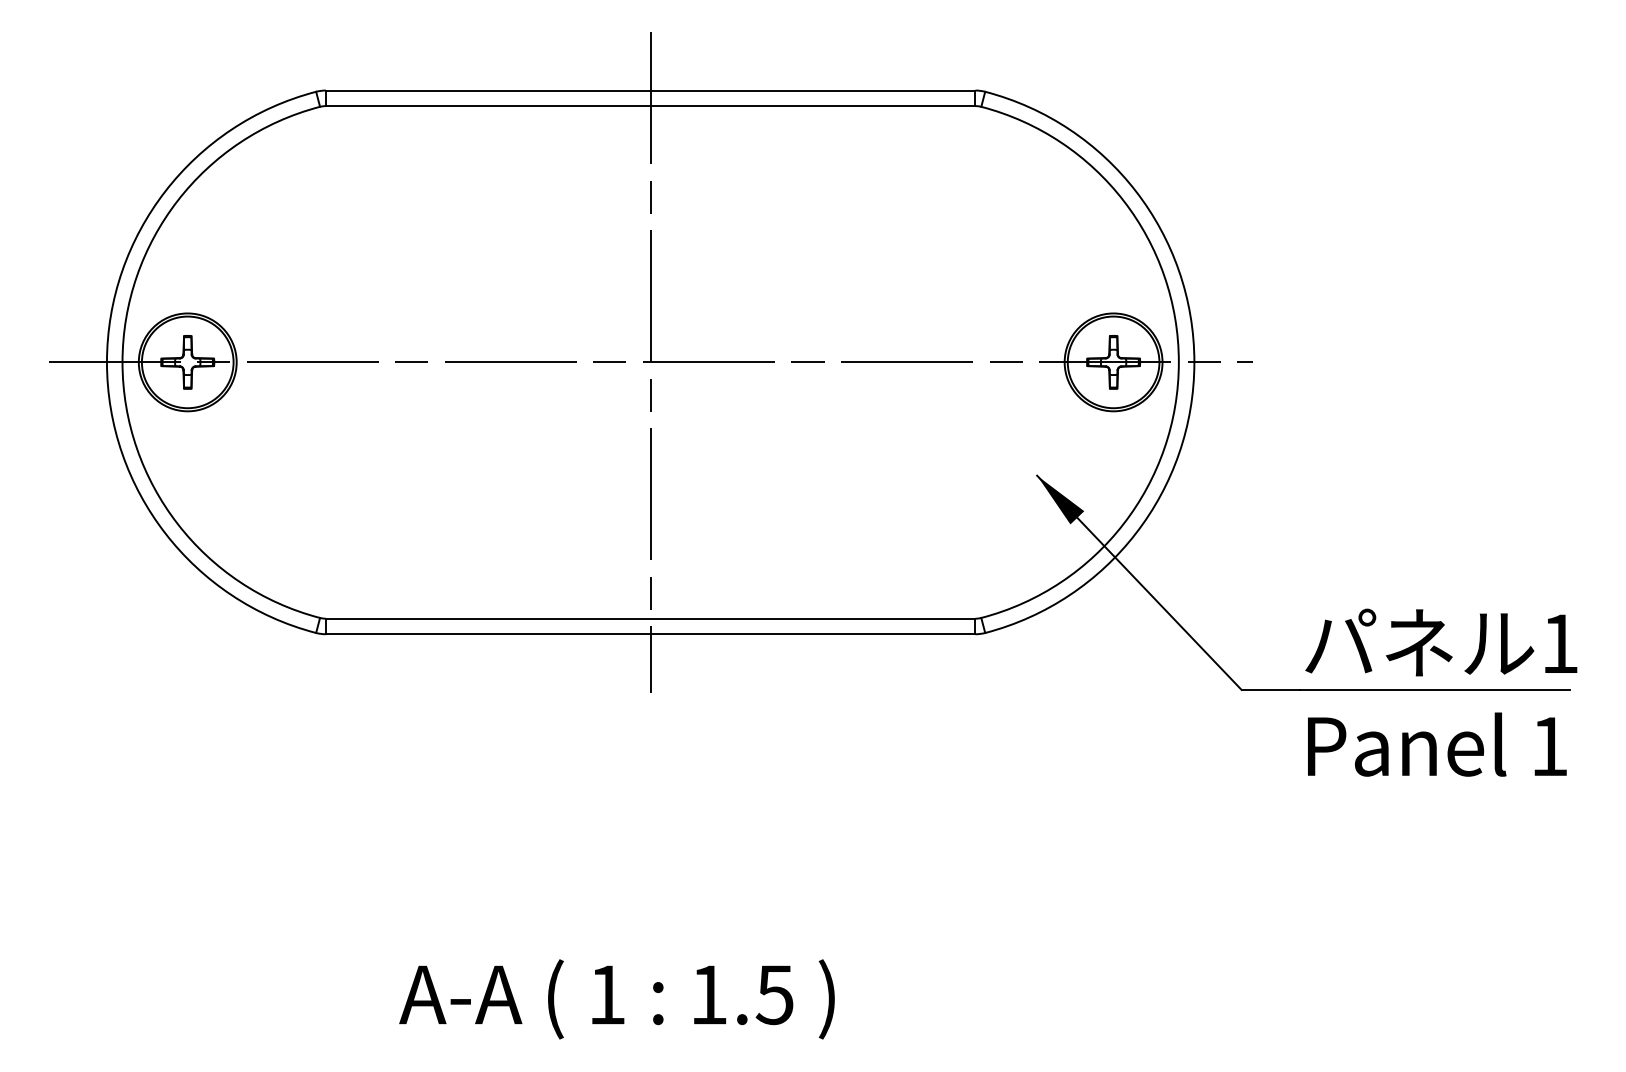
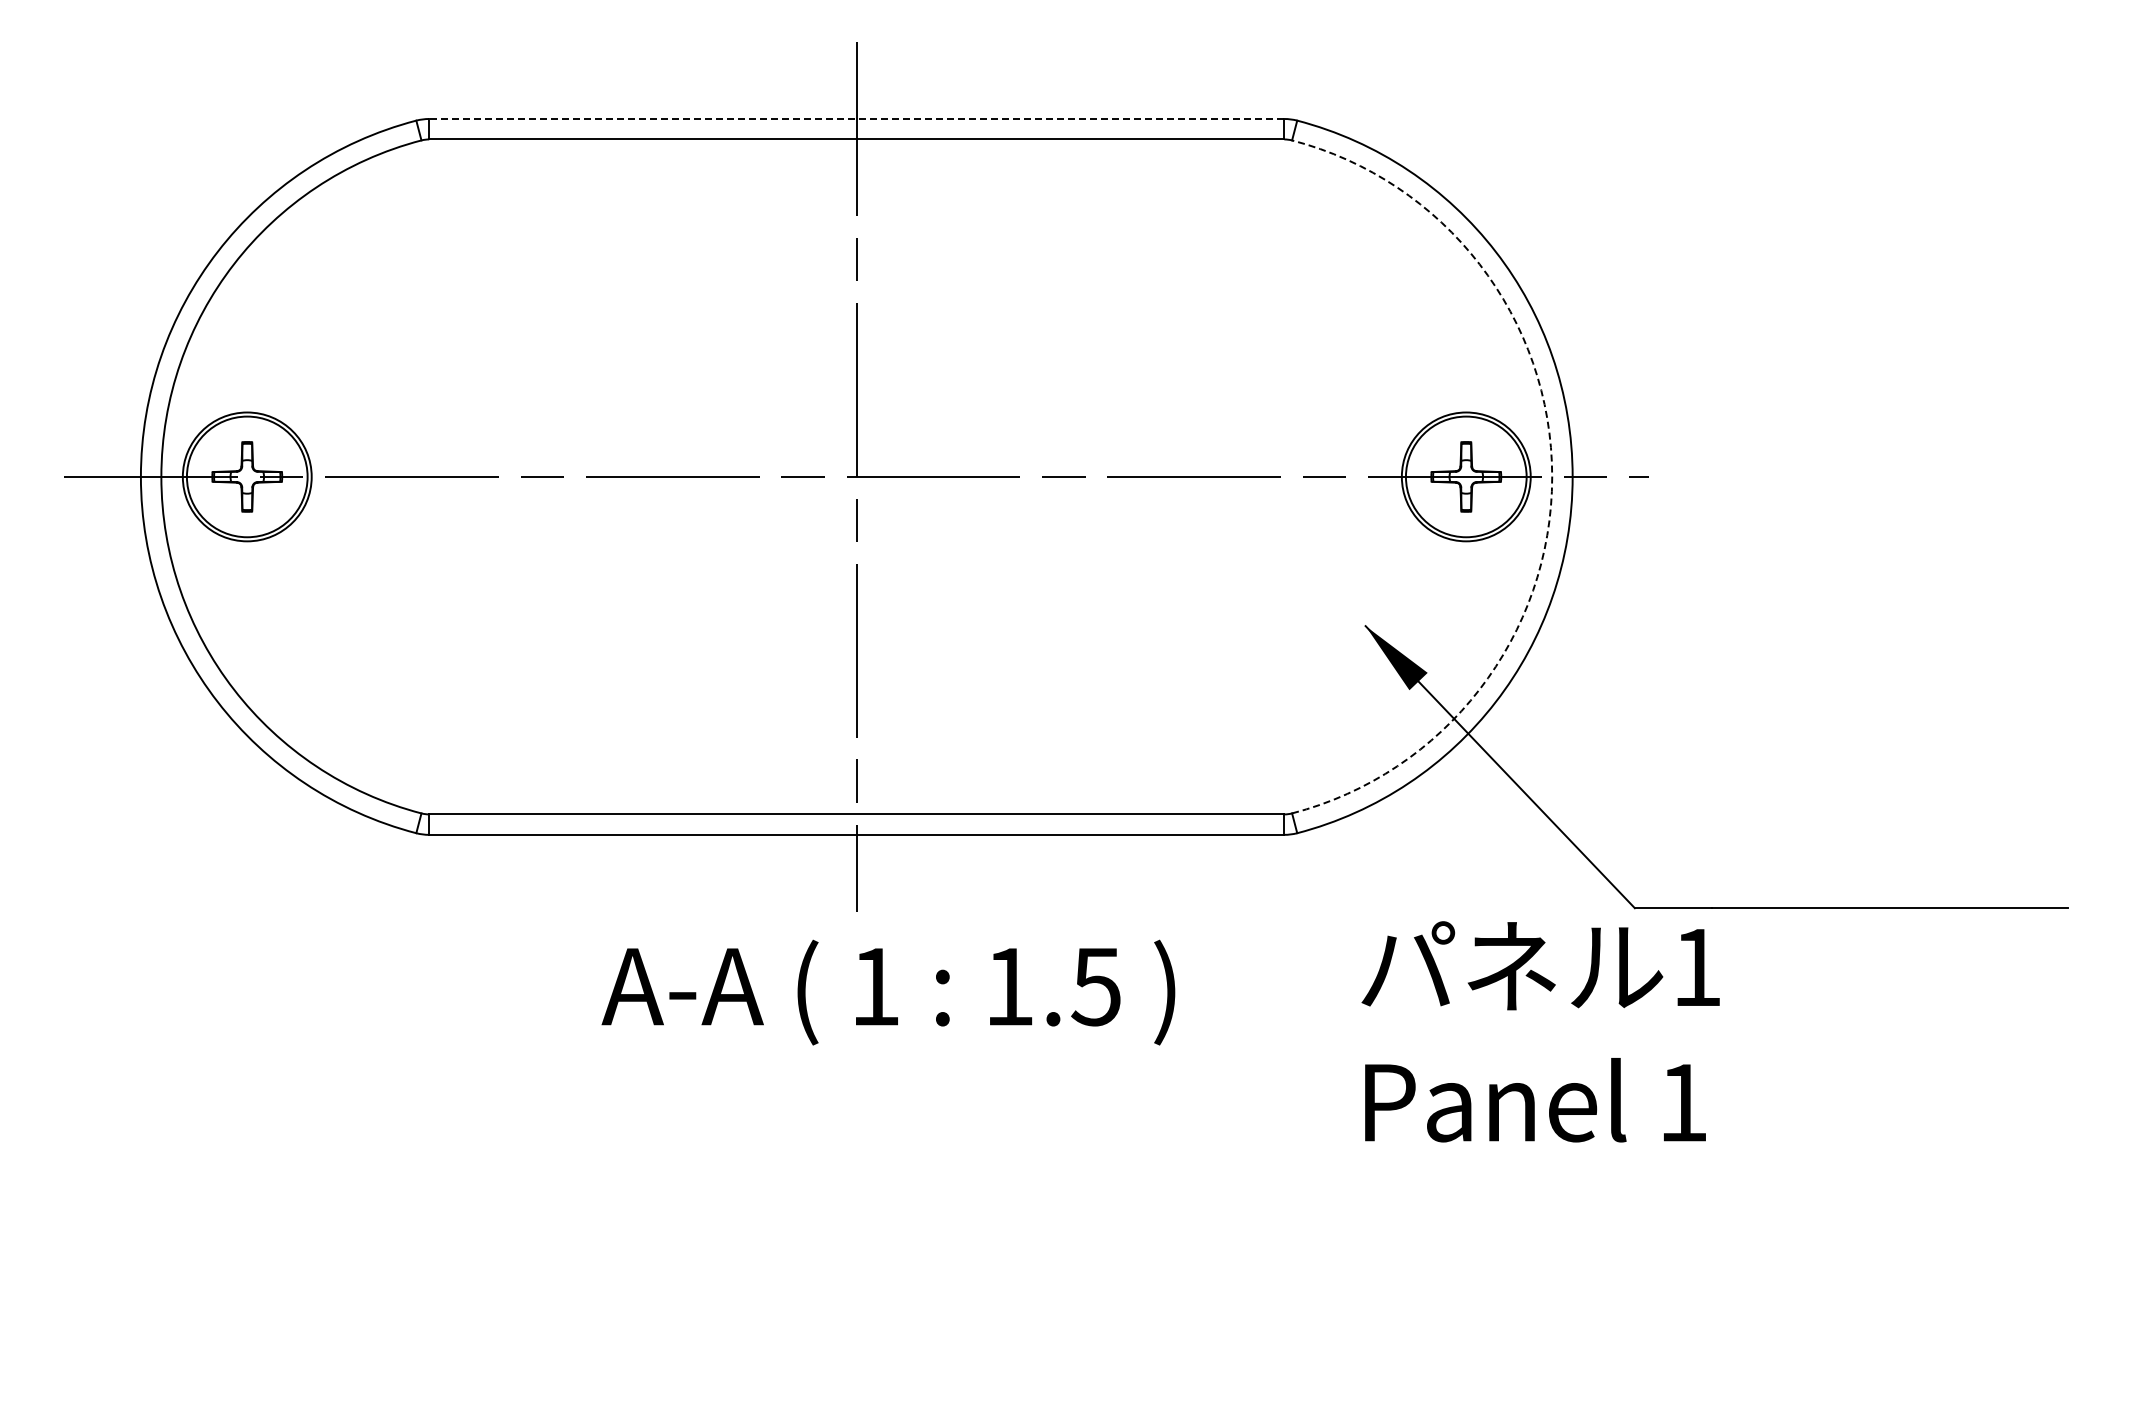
line: (650, 90) -> (856, 119), solid -> dashed
arc: (1179, 362) -> (1552, 476), solid -> dashed
text: (1441, 692) -> (1540, 1031), moved
text: (617, 999) -> (888, 992), moved

